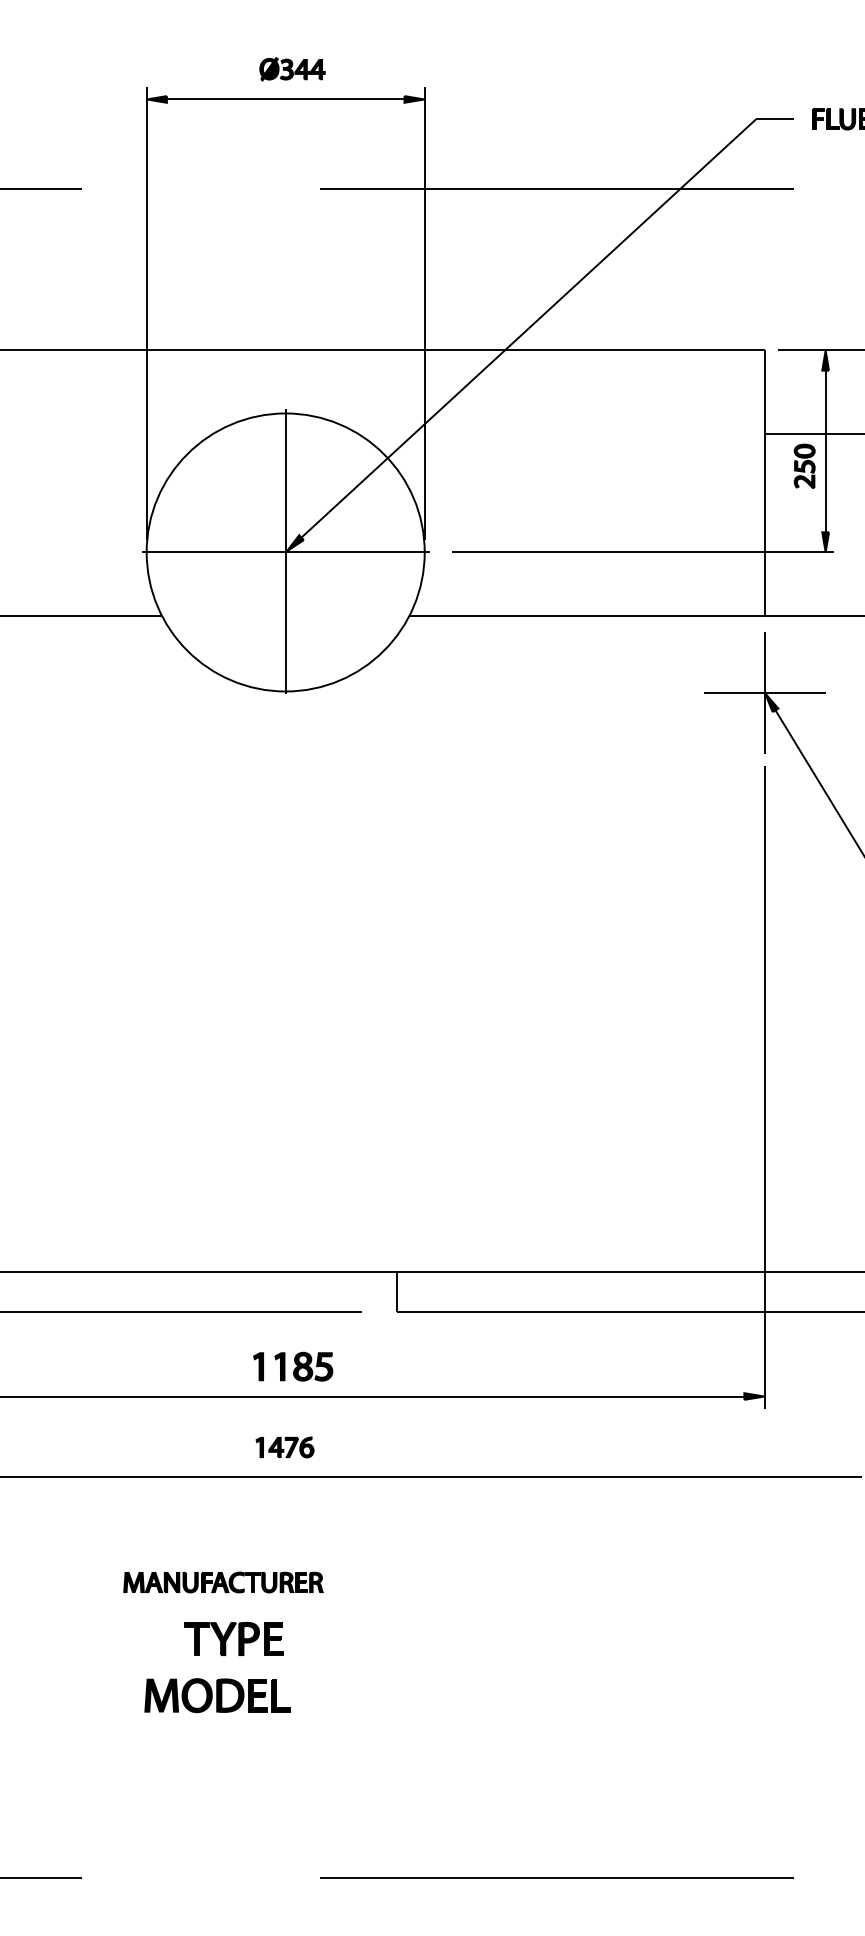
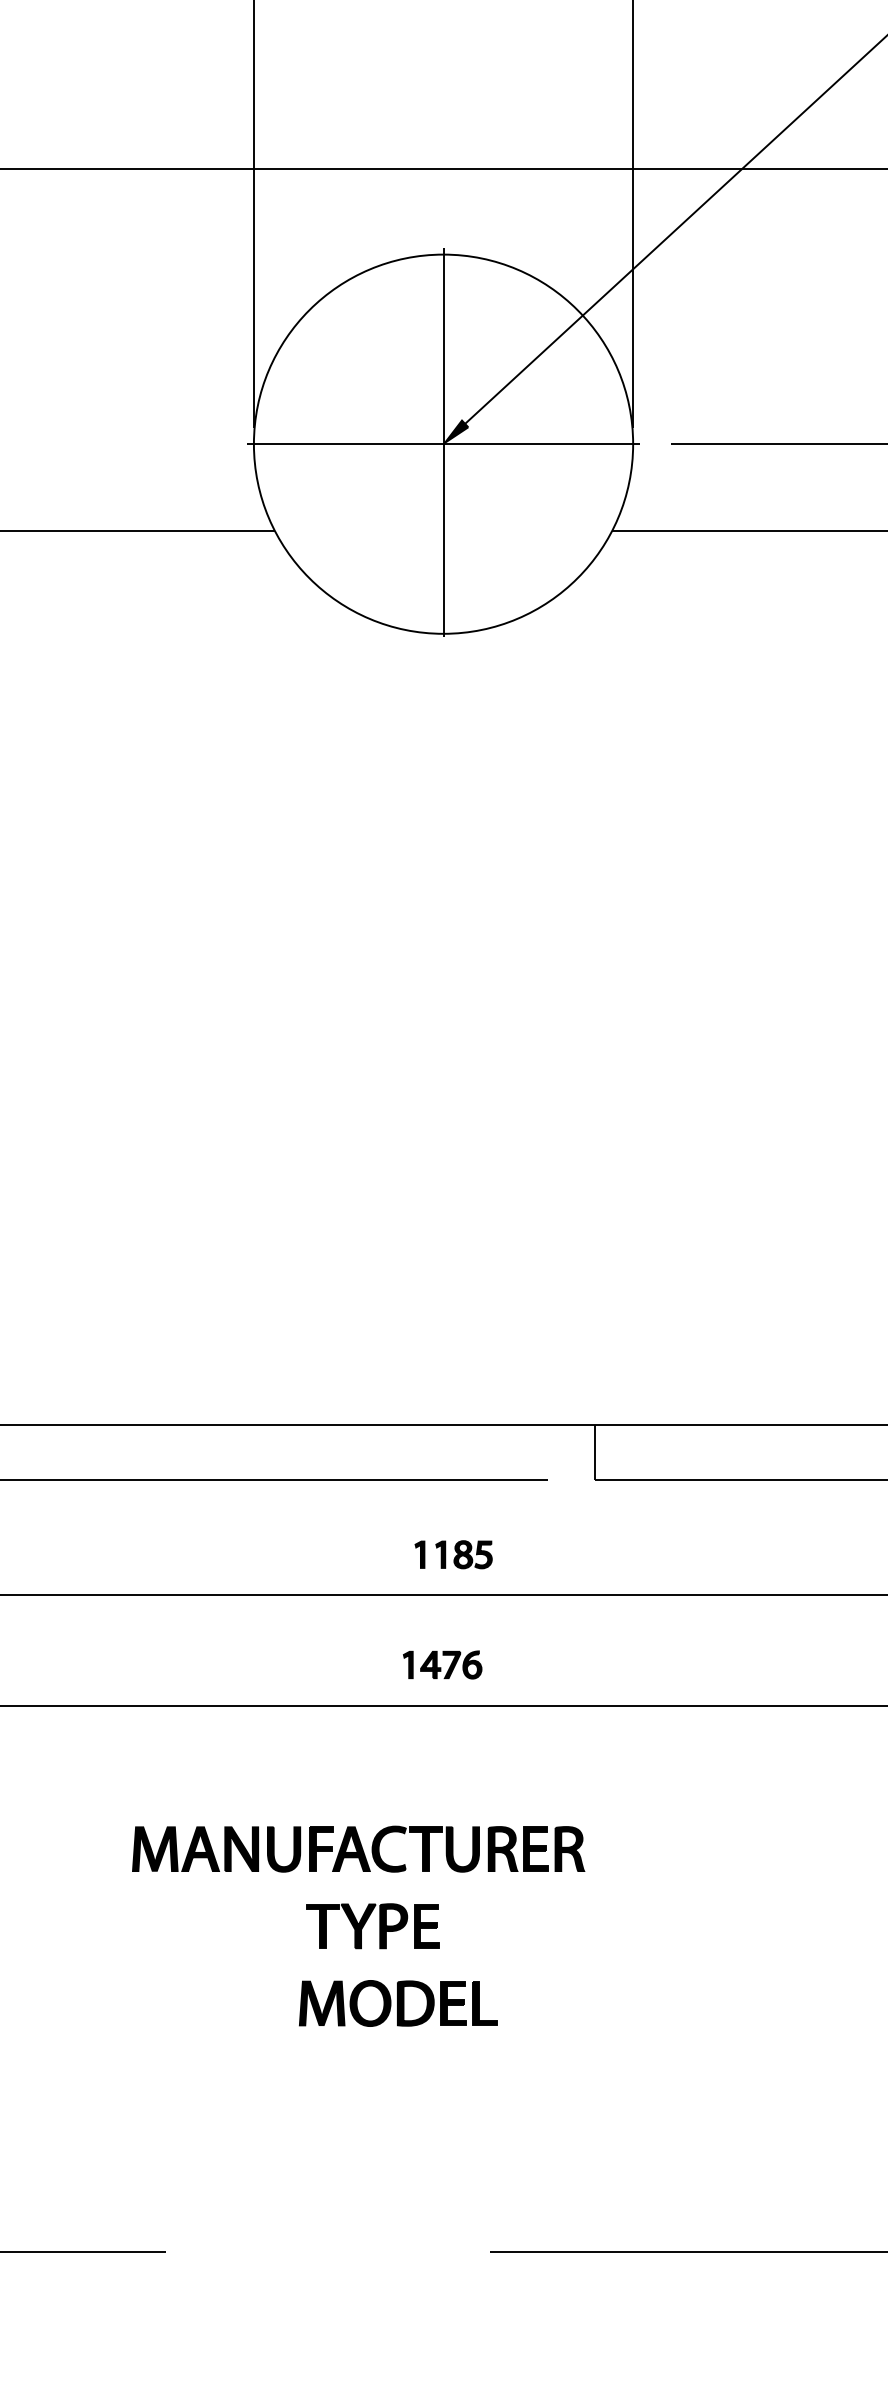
part: (292, 1366) -> (452, 1554), size x0.71
part: (223, 1582) -> (358, 1849), size x1.67
part: (217, 1695) -> (398, 2003), moved

